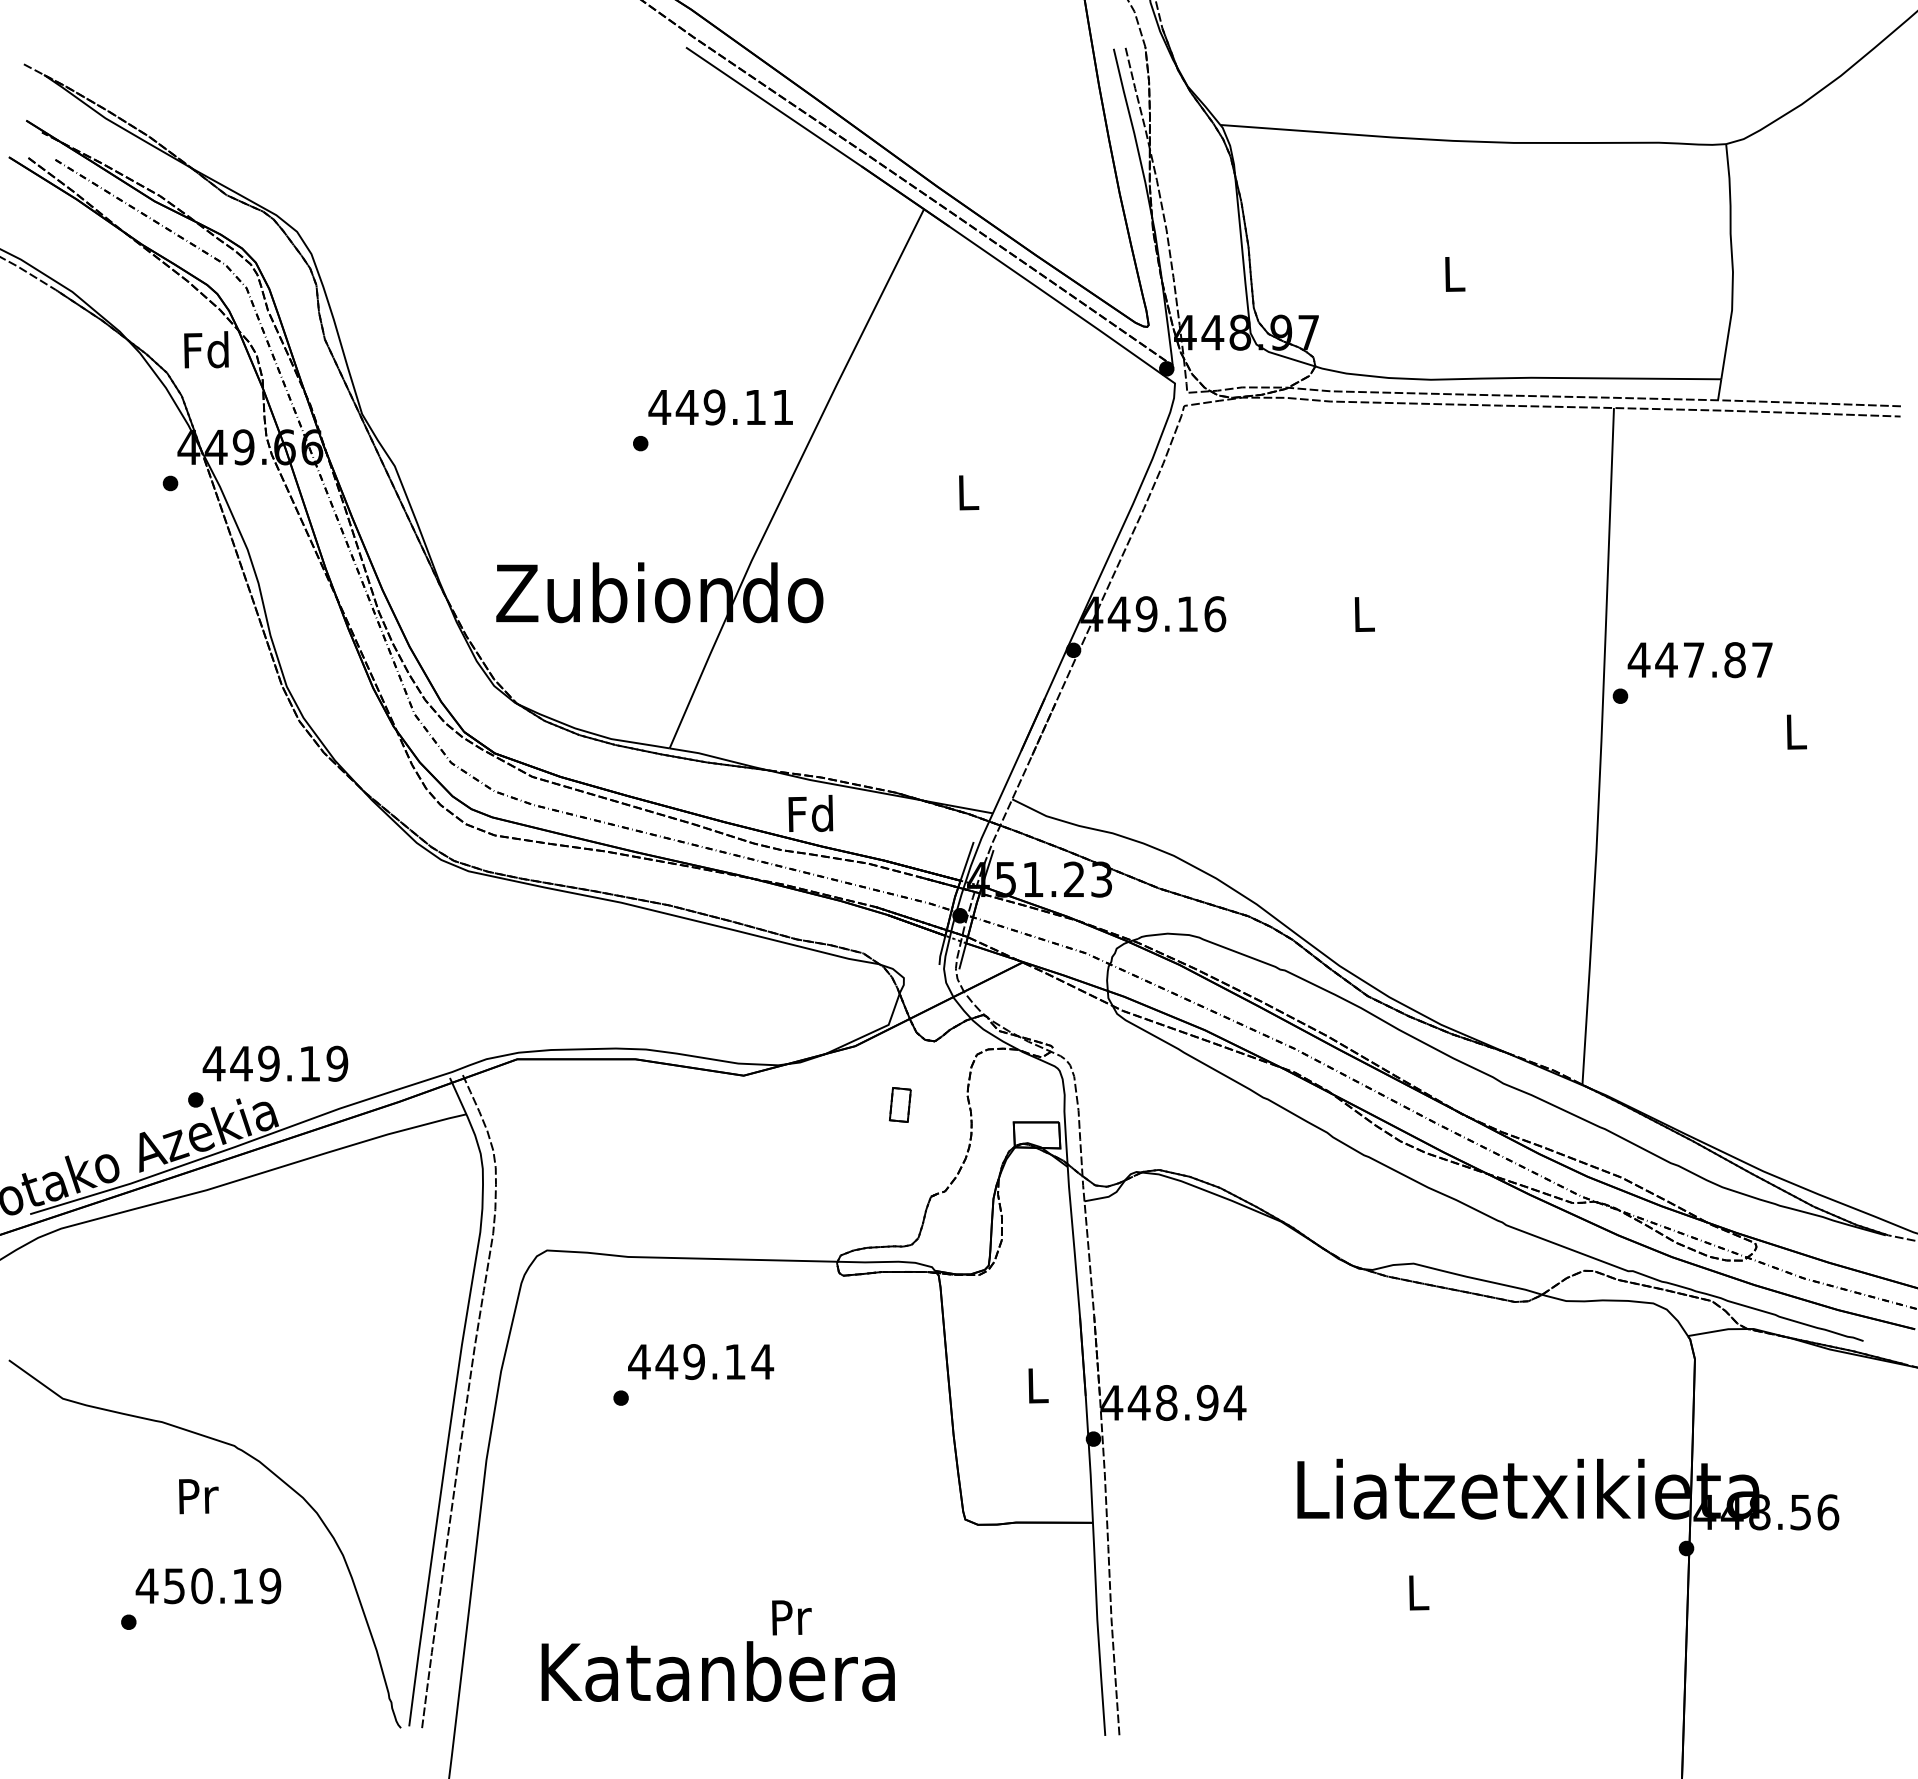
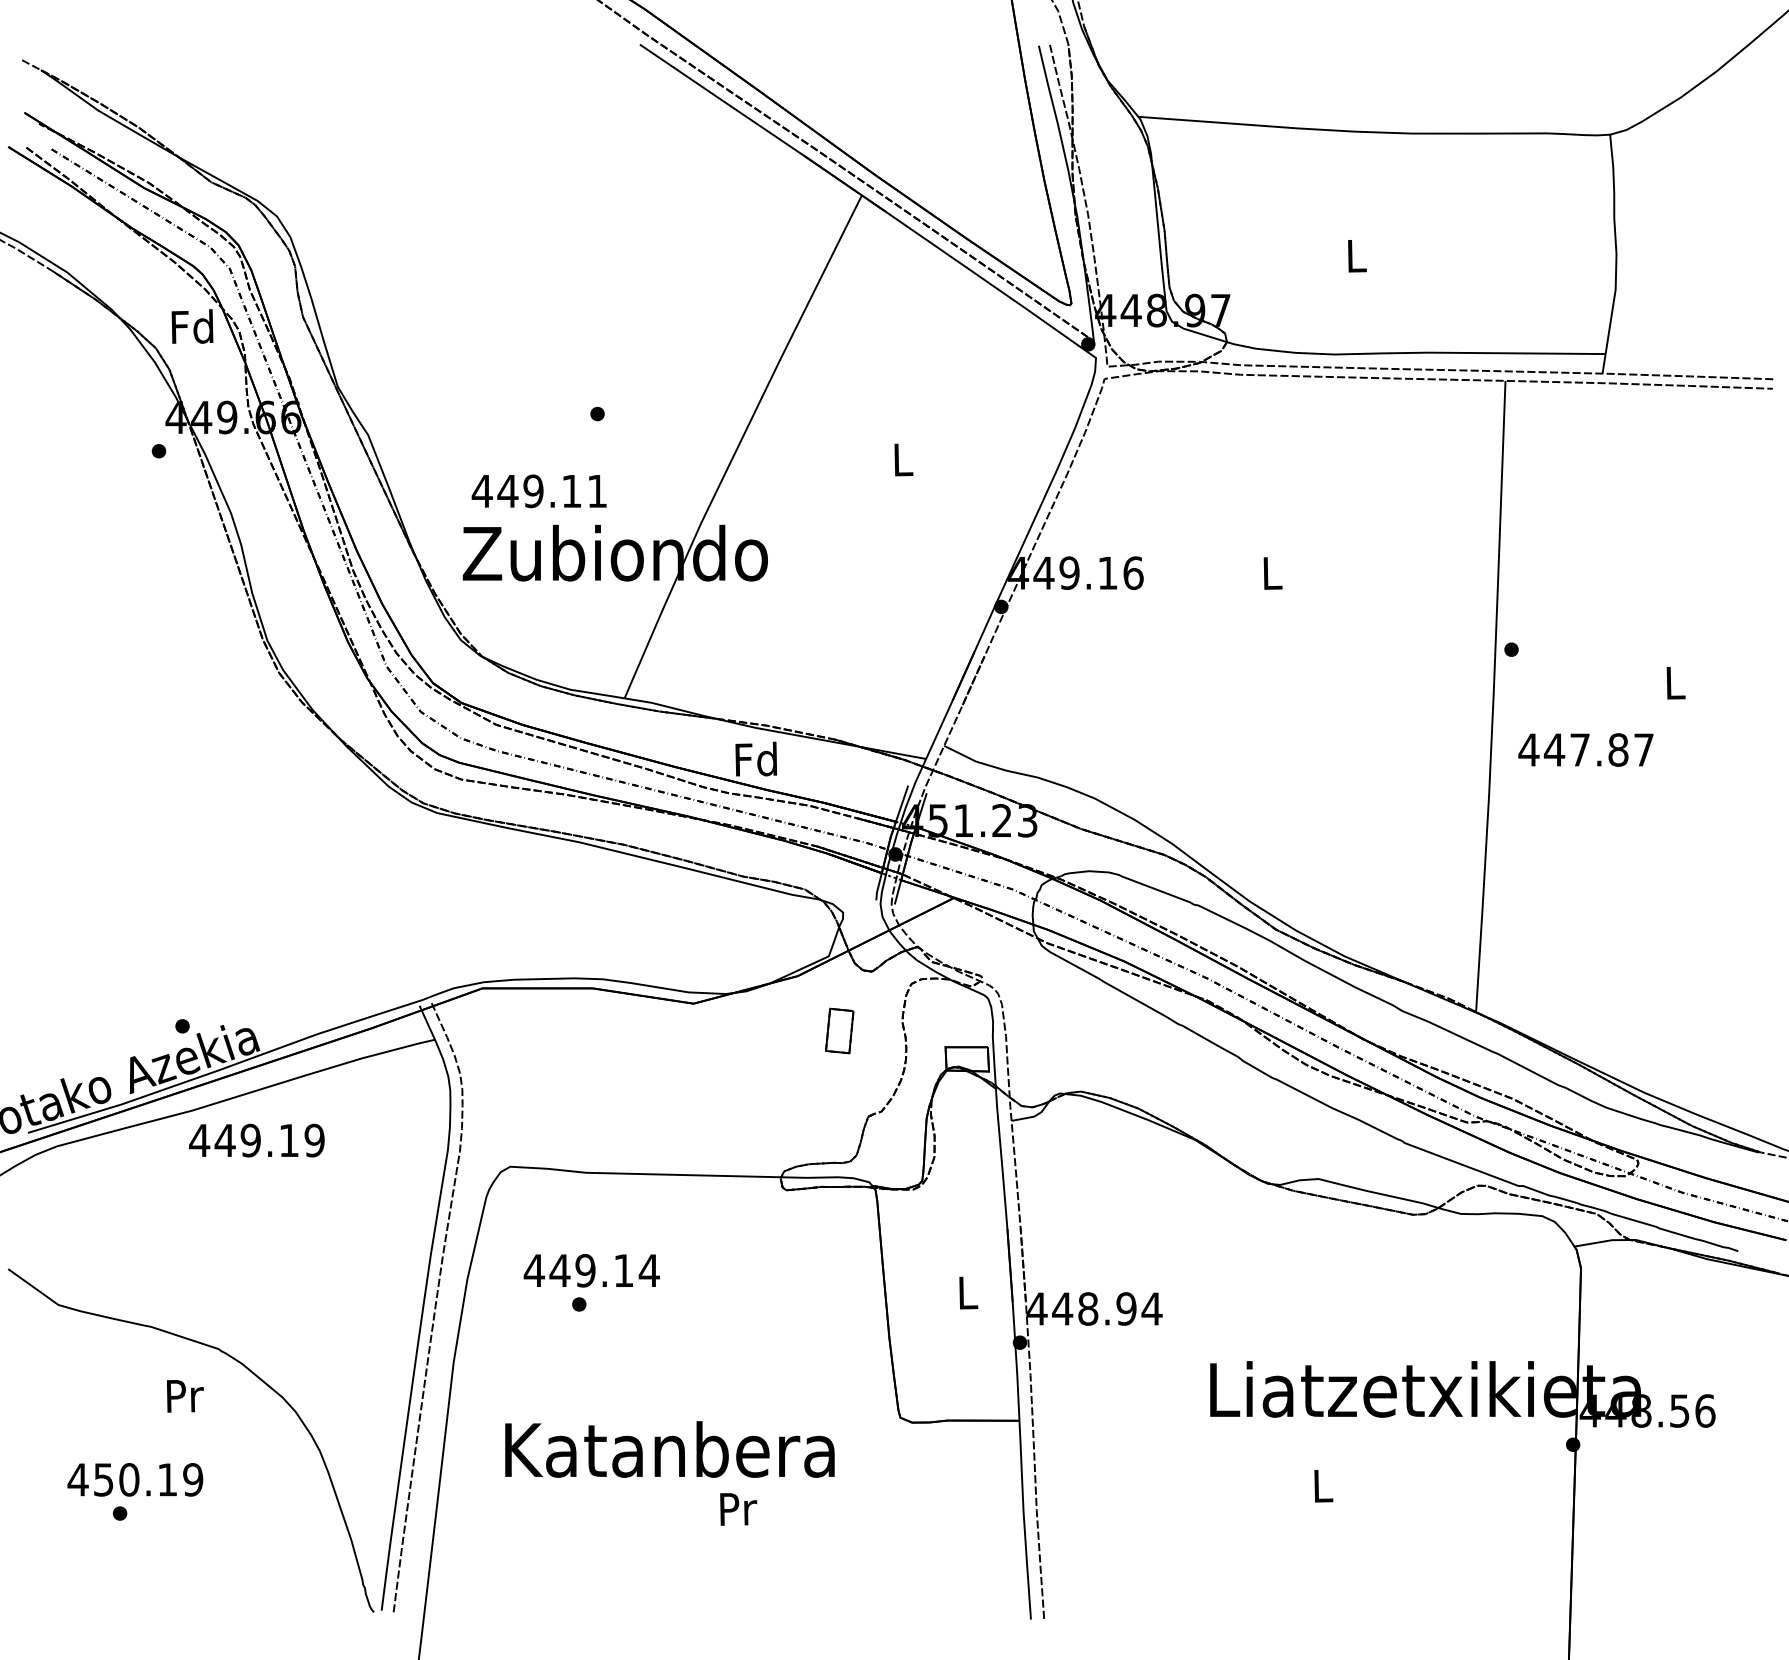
text: (719, 407) -> (538, 491), moved
text: (1699, 659) -> (1585, 749), moved
text: (275, 1063) -> (256, 1140), moved
part: (900, 1104) -> (839, 1030), size x1.4
text: (700, 1361) -> (591, 1270), moved
text: (208, 1585) -> (135, 1479), moved
text: (717, 1671) -> (669, 1449), moved

